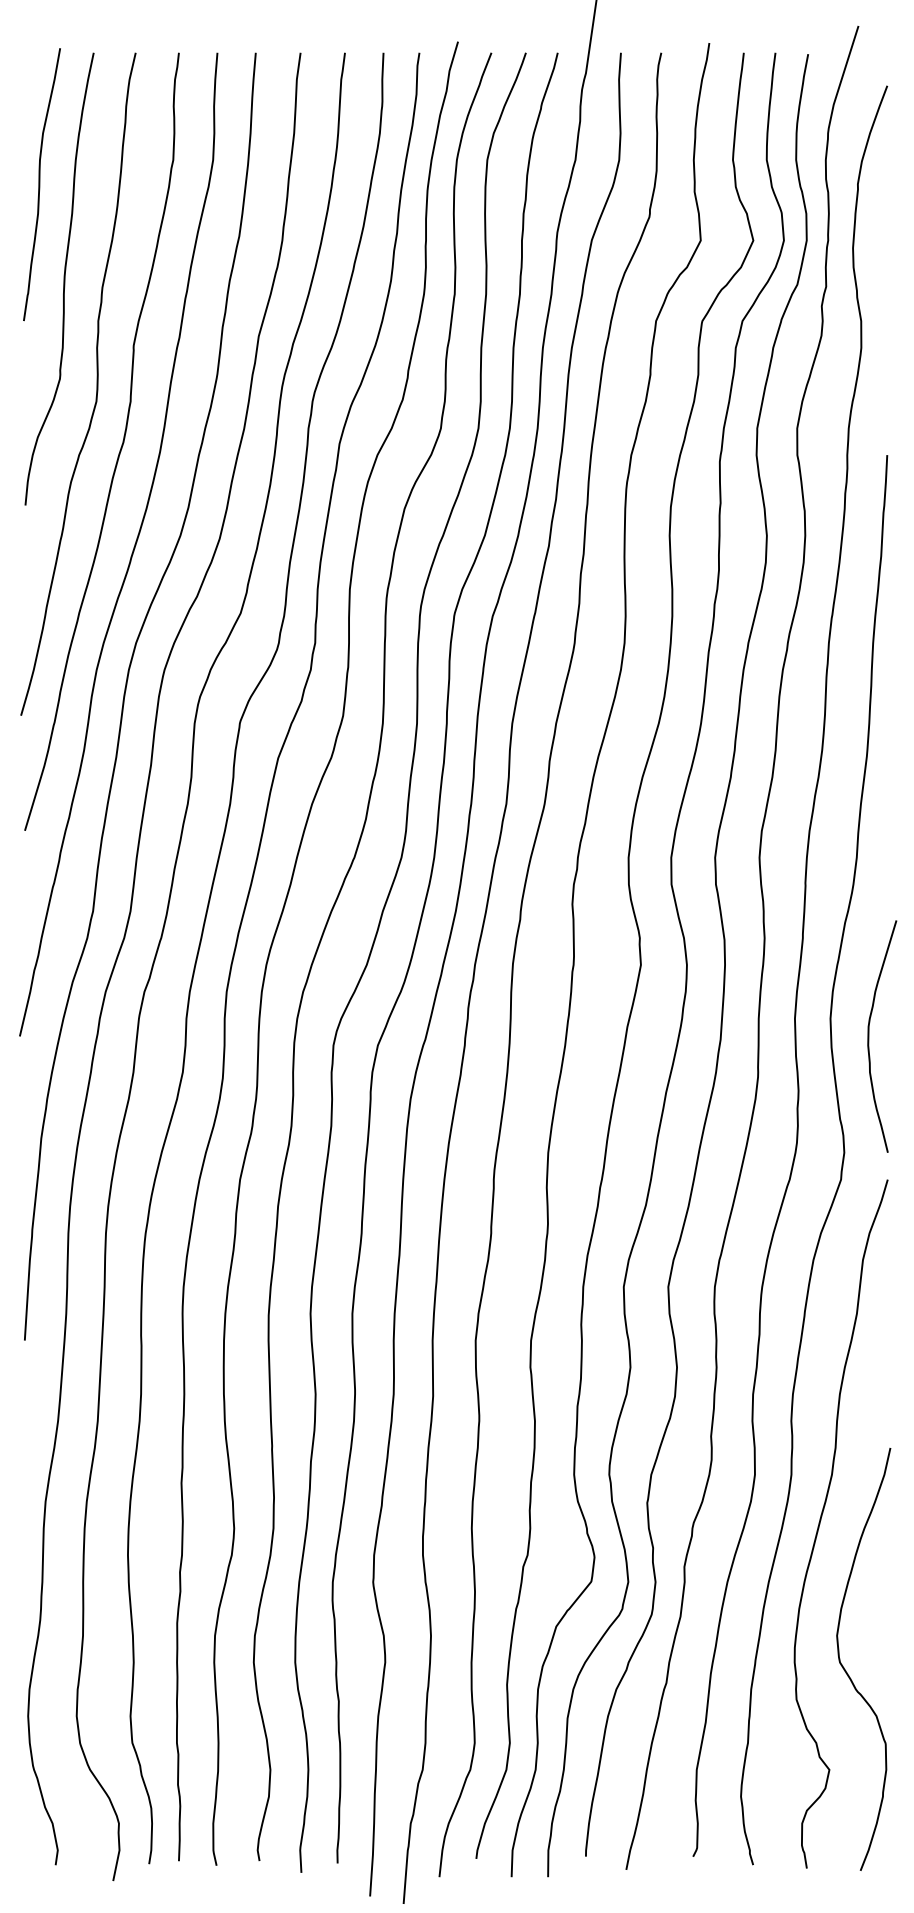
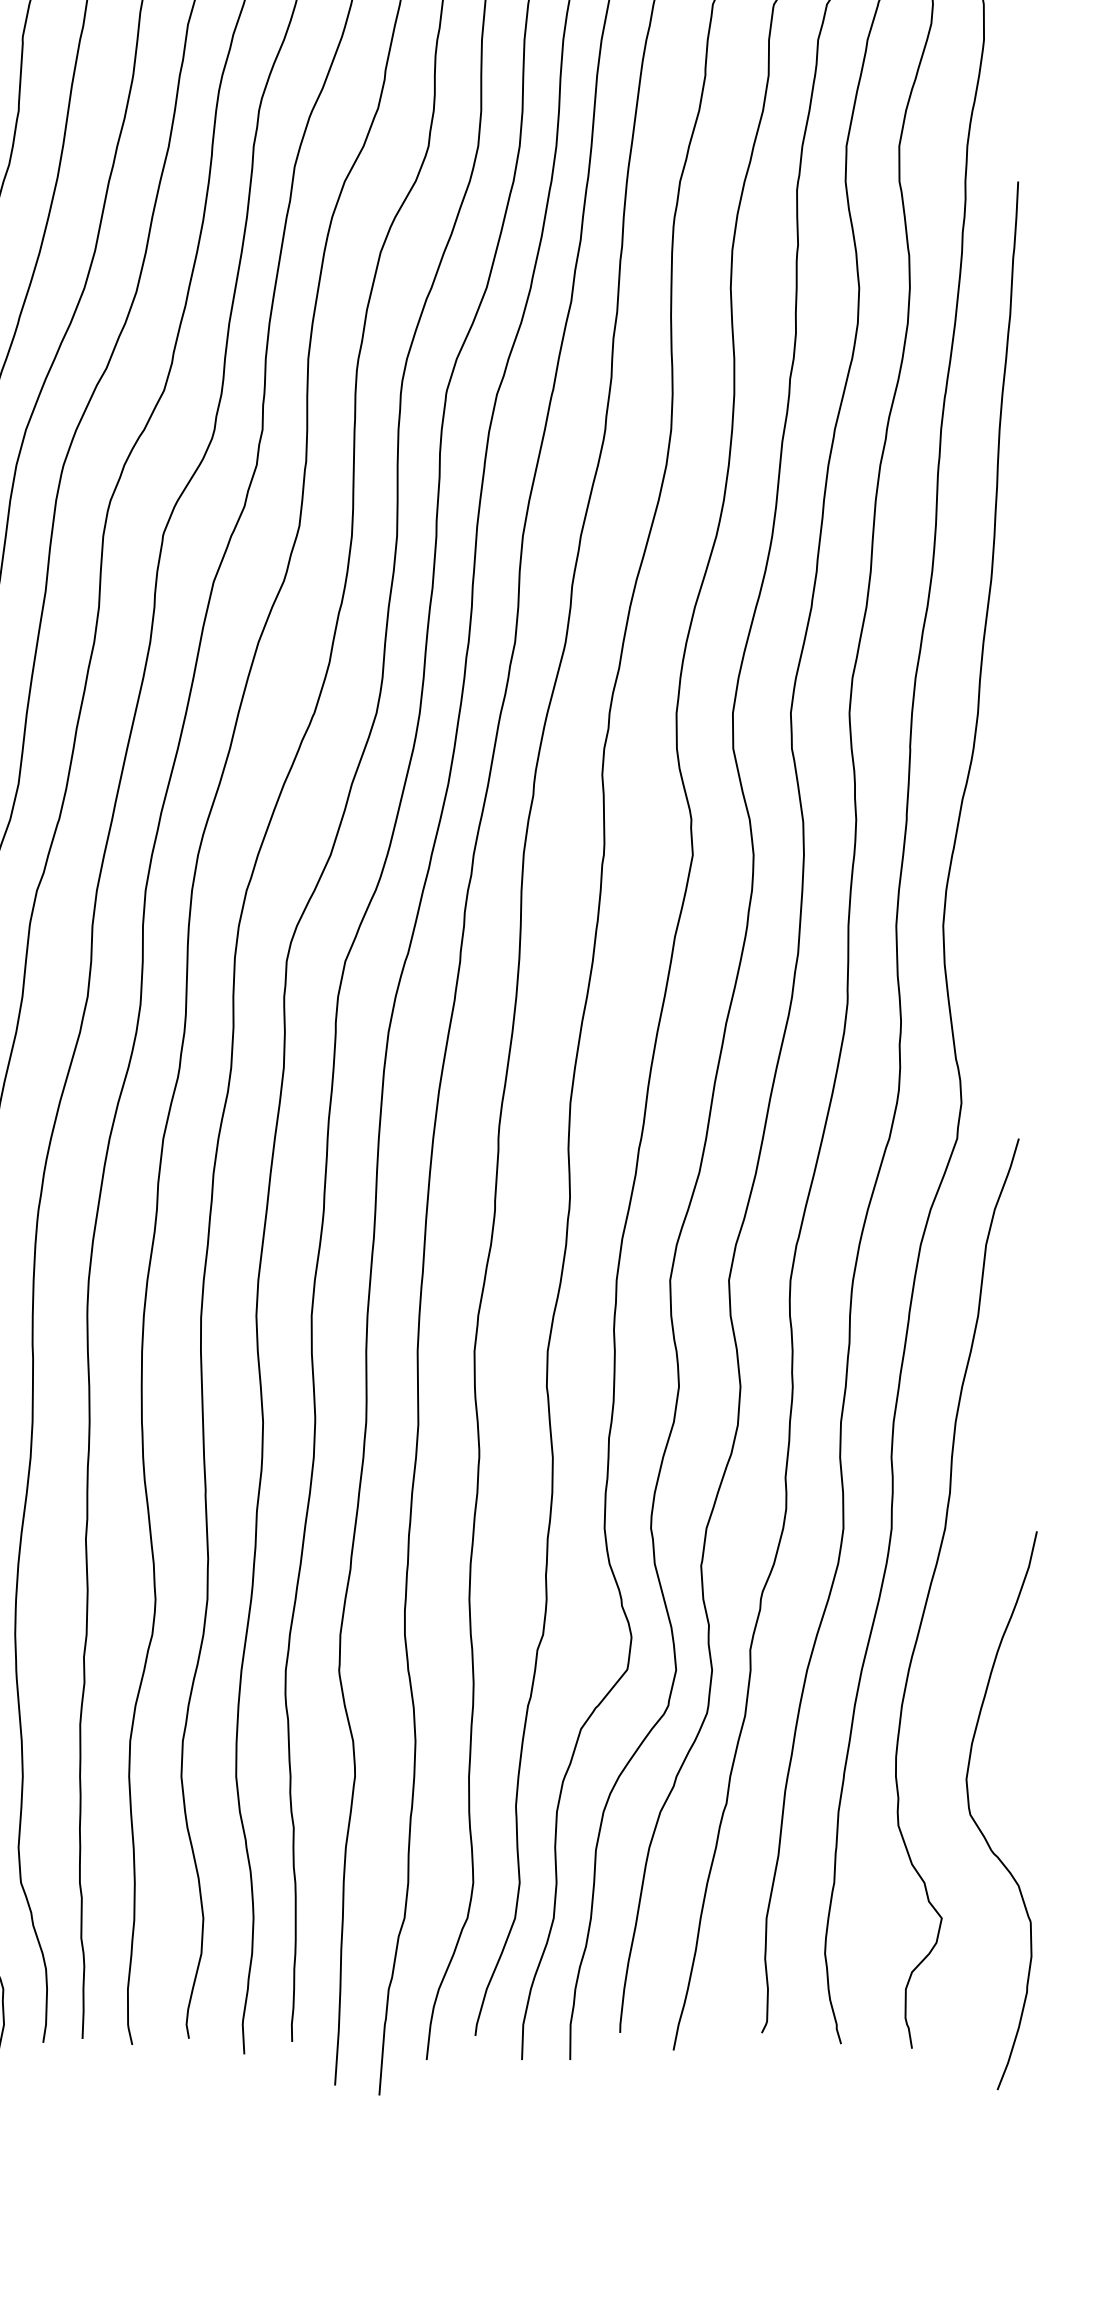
curve: (869, 1036) -> (994, 949), removed
curve: (846, 1670) -> (978, 1825), moved

